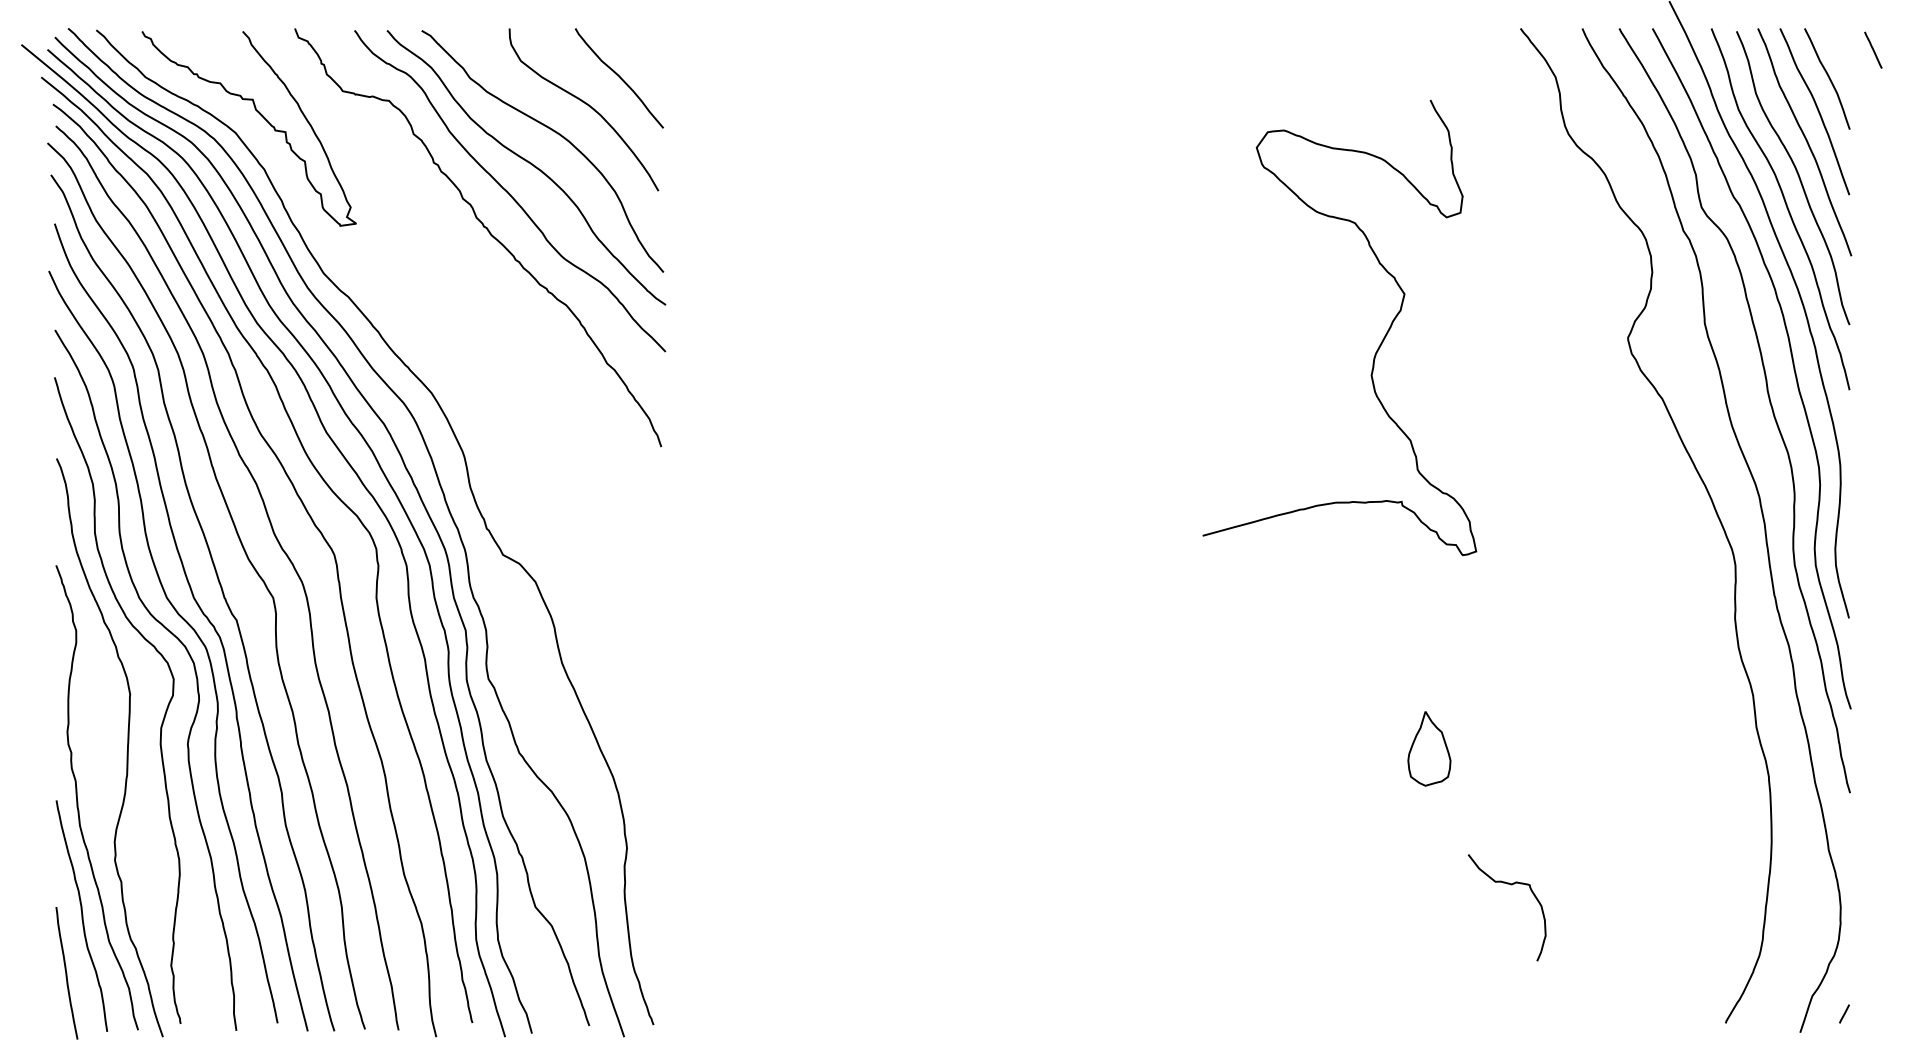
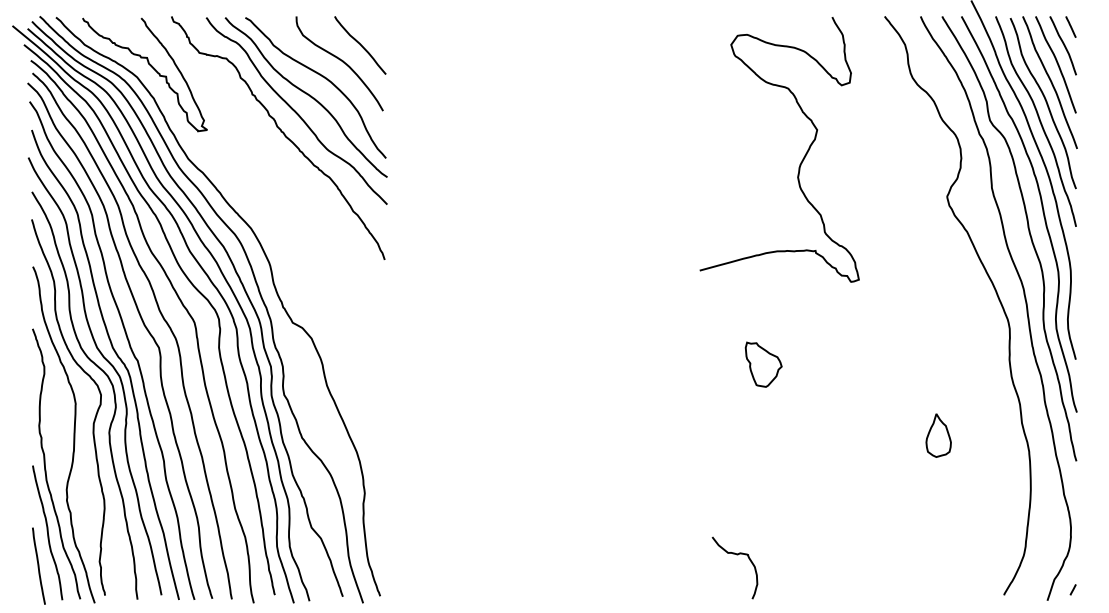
line: (1872, 49) -> (1070, 26), moved
curve: (1377, 346) -> (801, 160), moved
part: (1312, 626) -> (763, 364), added
part: (1429, 748) -> (938, 435), moved
curve: (1509, 886) -> (736, 555), moved

